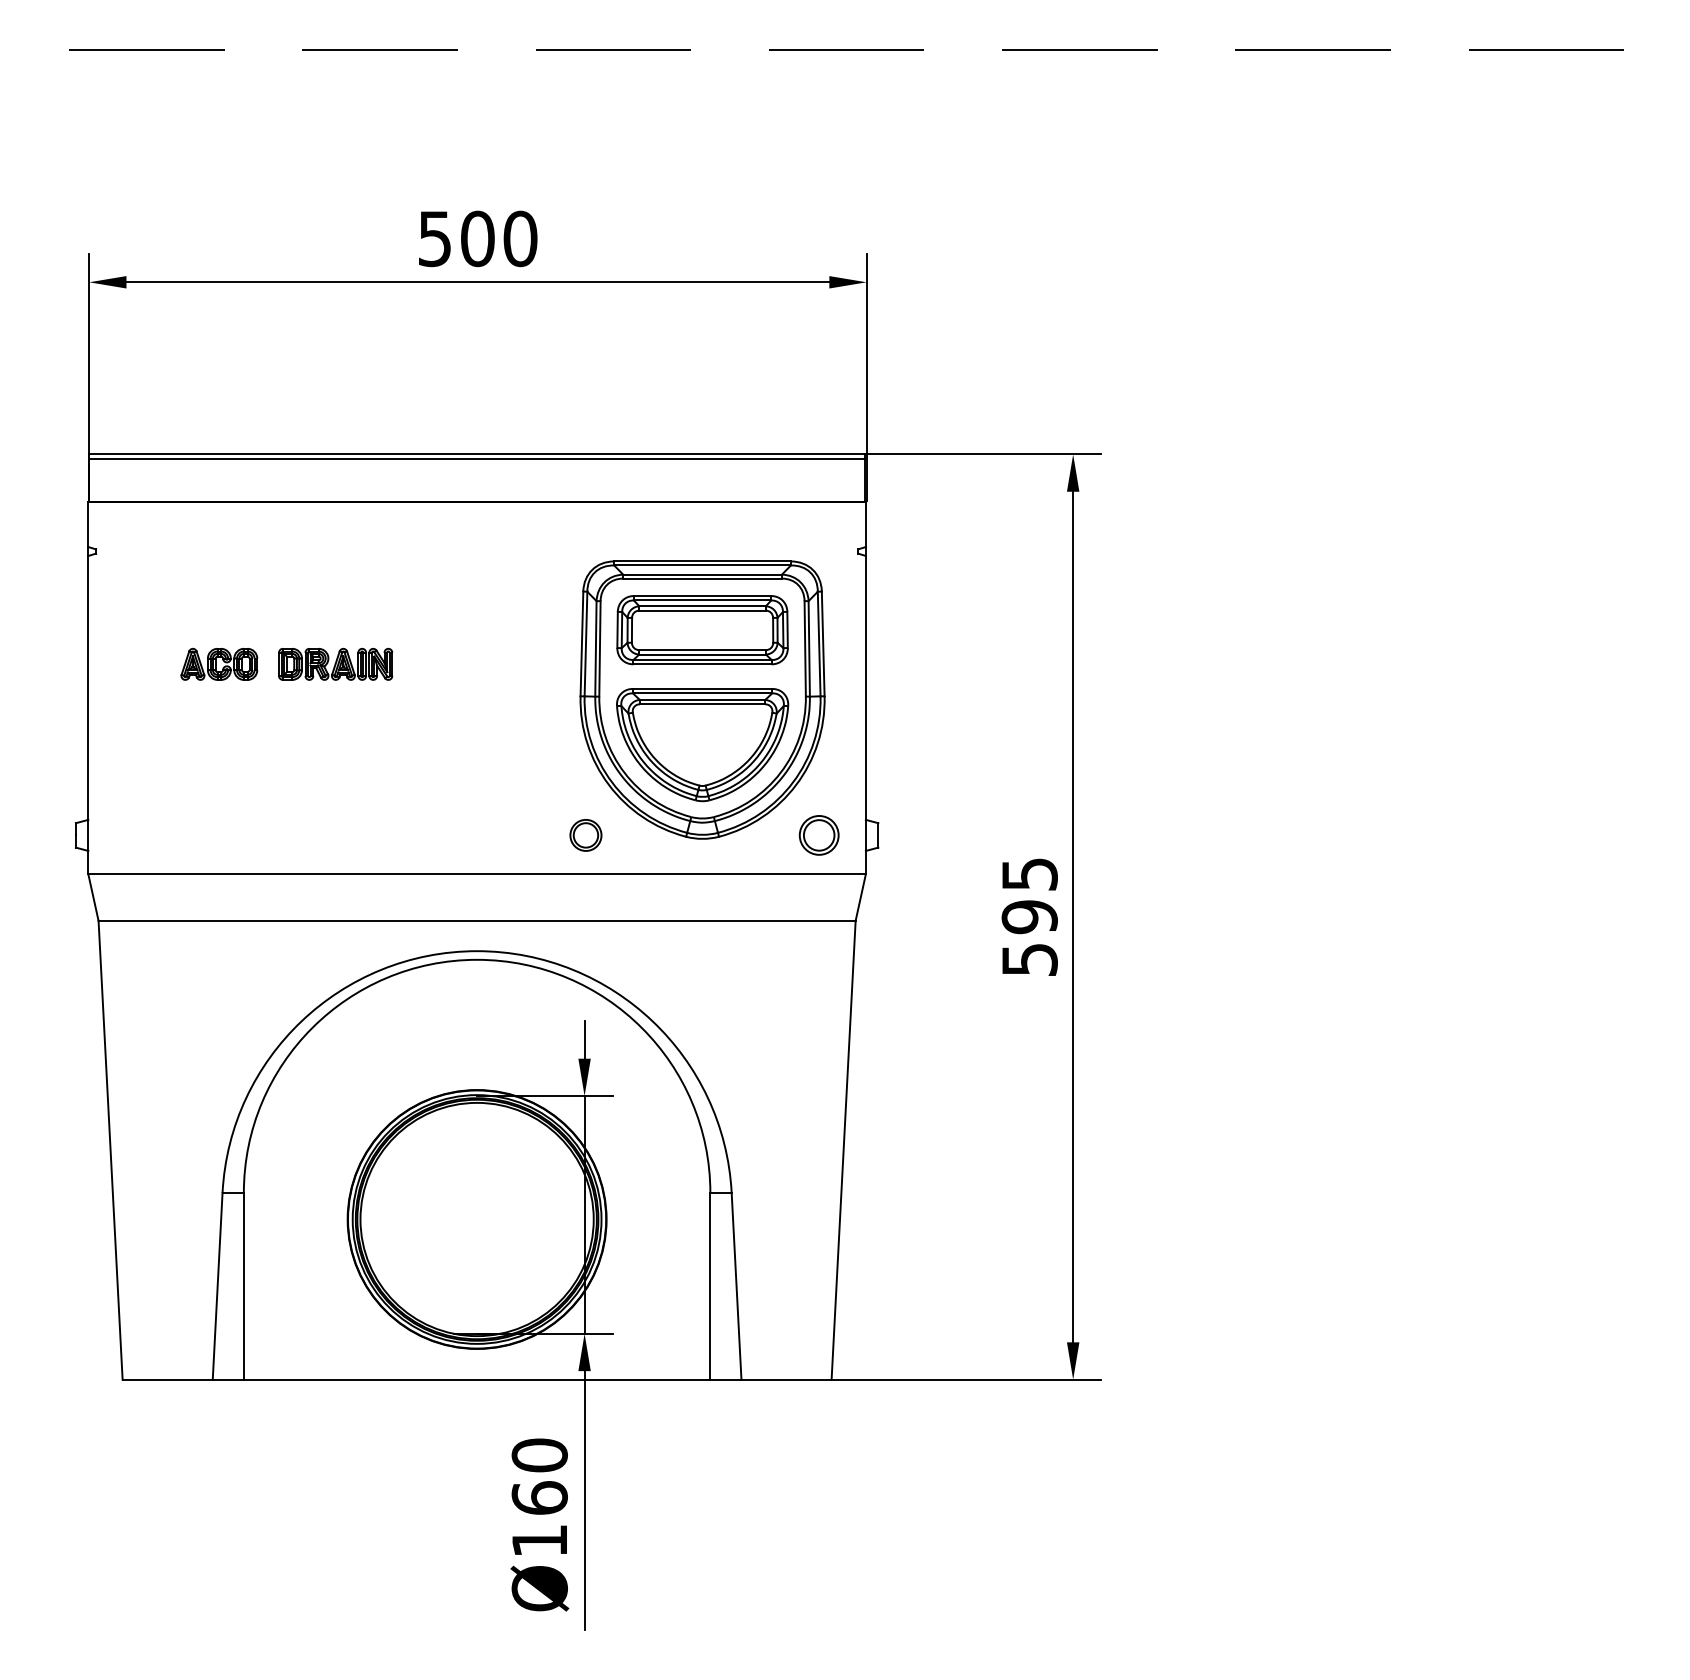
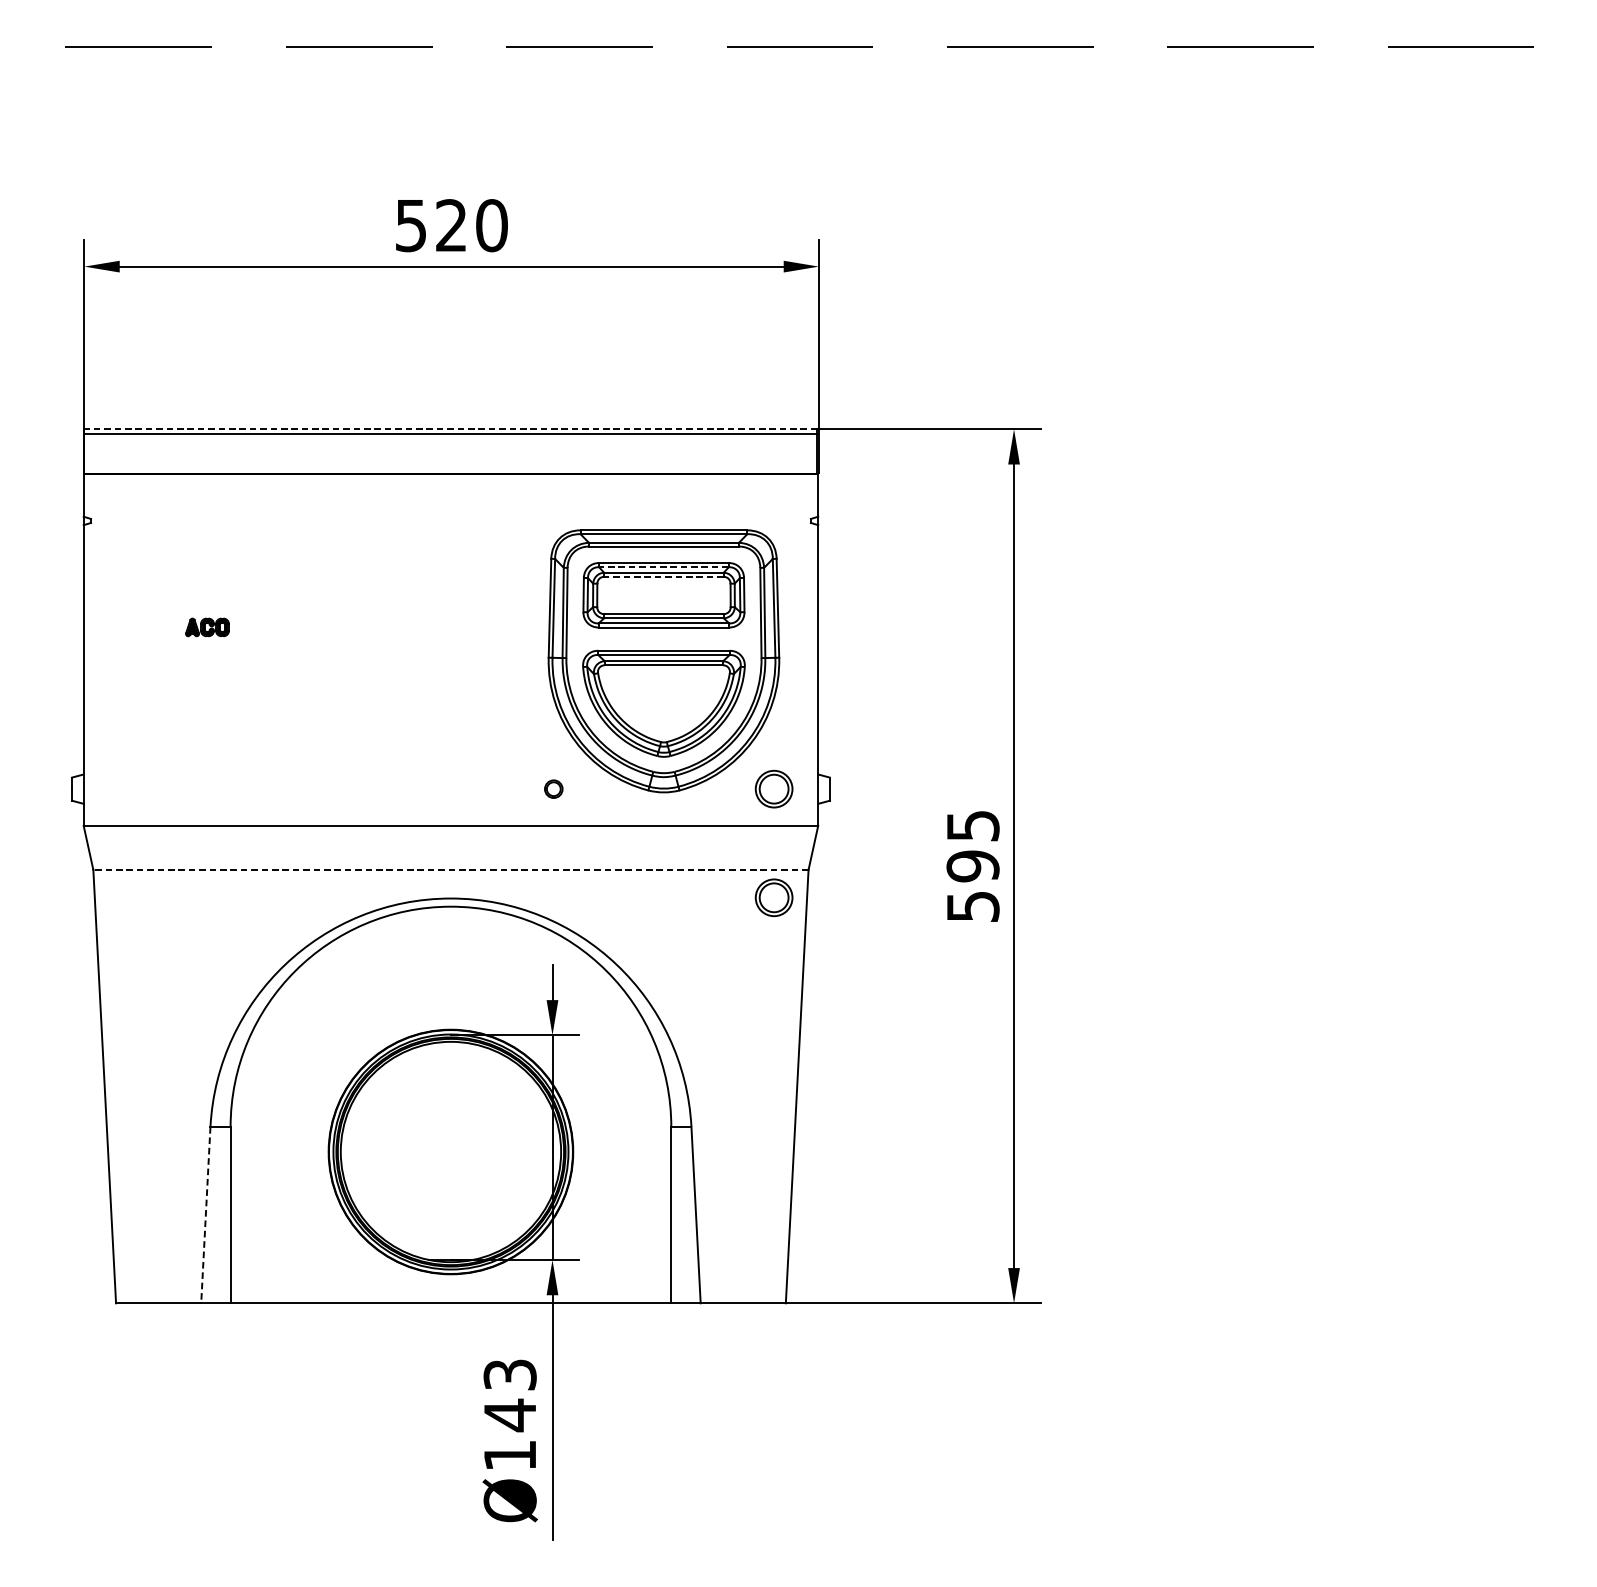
text: (477, 238) -> (451, 225), 500 -> 520
line: (477, 454) -> (451, 429), solid -> dashed
line: (702, 600) -> (663, 567), solid -> dashed
line: (702, 610) -> (663, 576), solid -> dashed
part: (219, 663) -> (207, 626), size x0.6
part: (335, 663) -> (317, 626), removed
part: (585, 835) -> (553, 789), size x0.6
line: (477, 920) -> (451, 869), solid -> dashed
part: (818, 950) -> (773, 897), added
line: (217, 1286) -> (205, 1215), solid -> dashed
text: (539, 1477) -> (509, 1395), Ø160 -> Ø143

